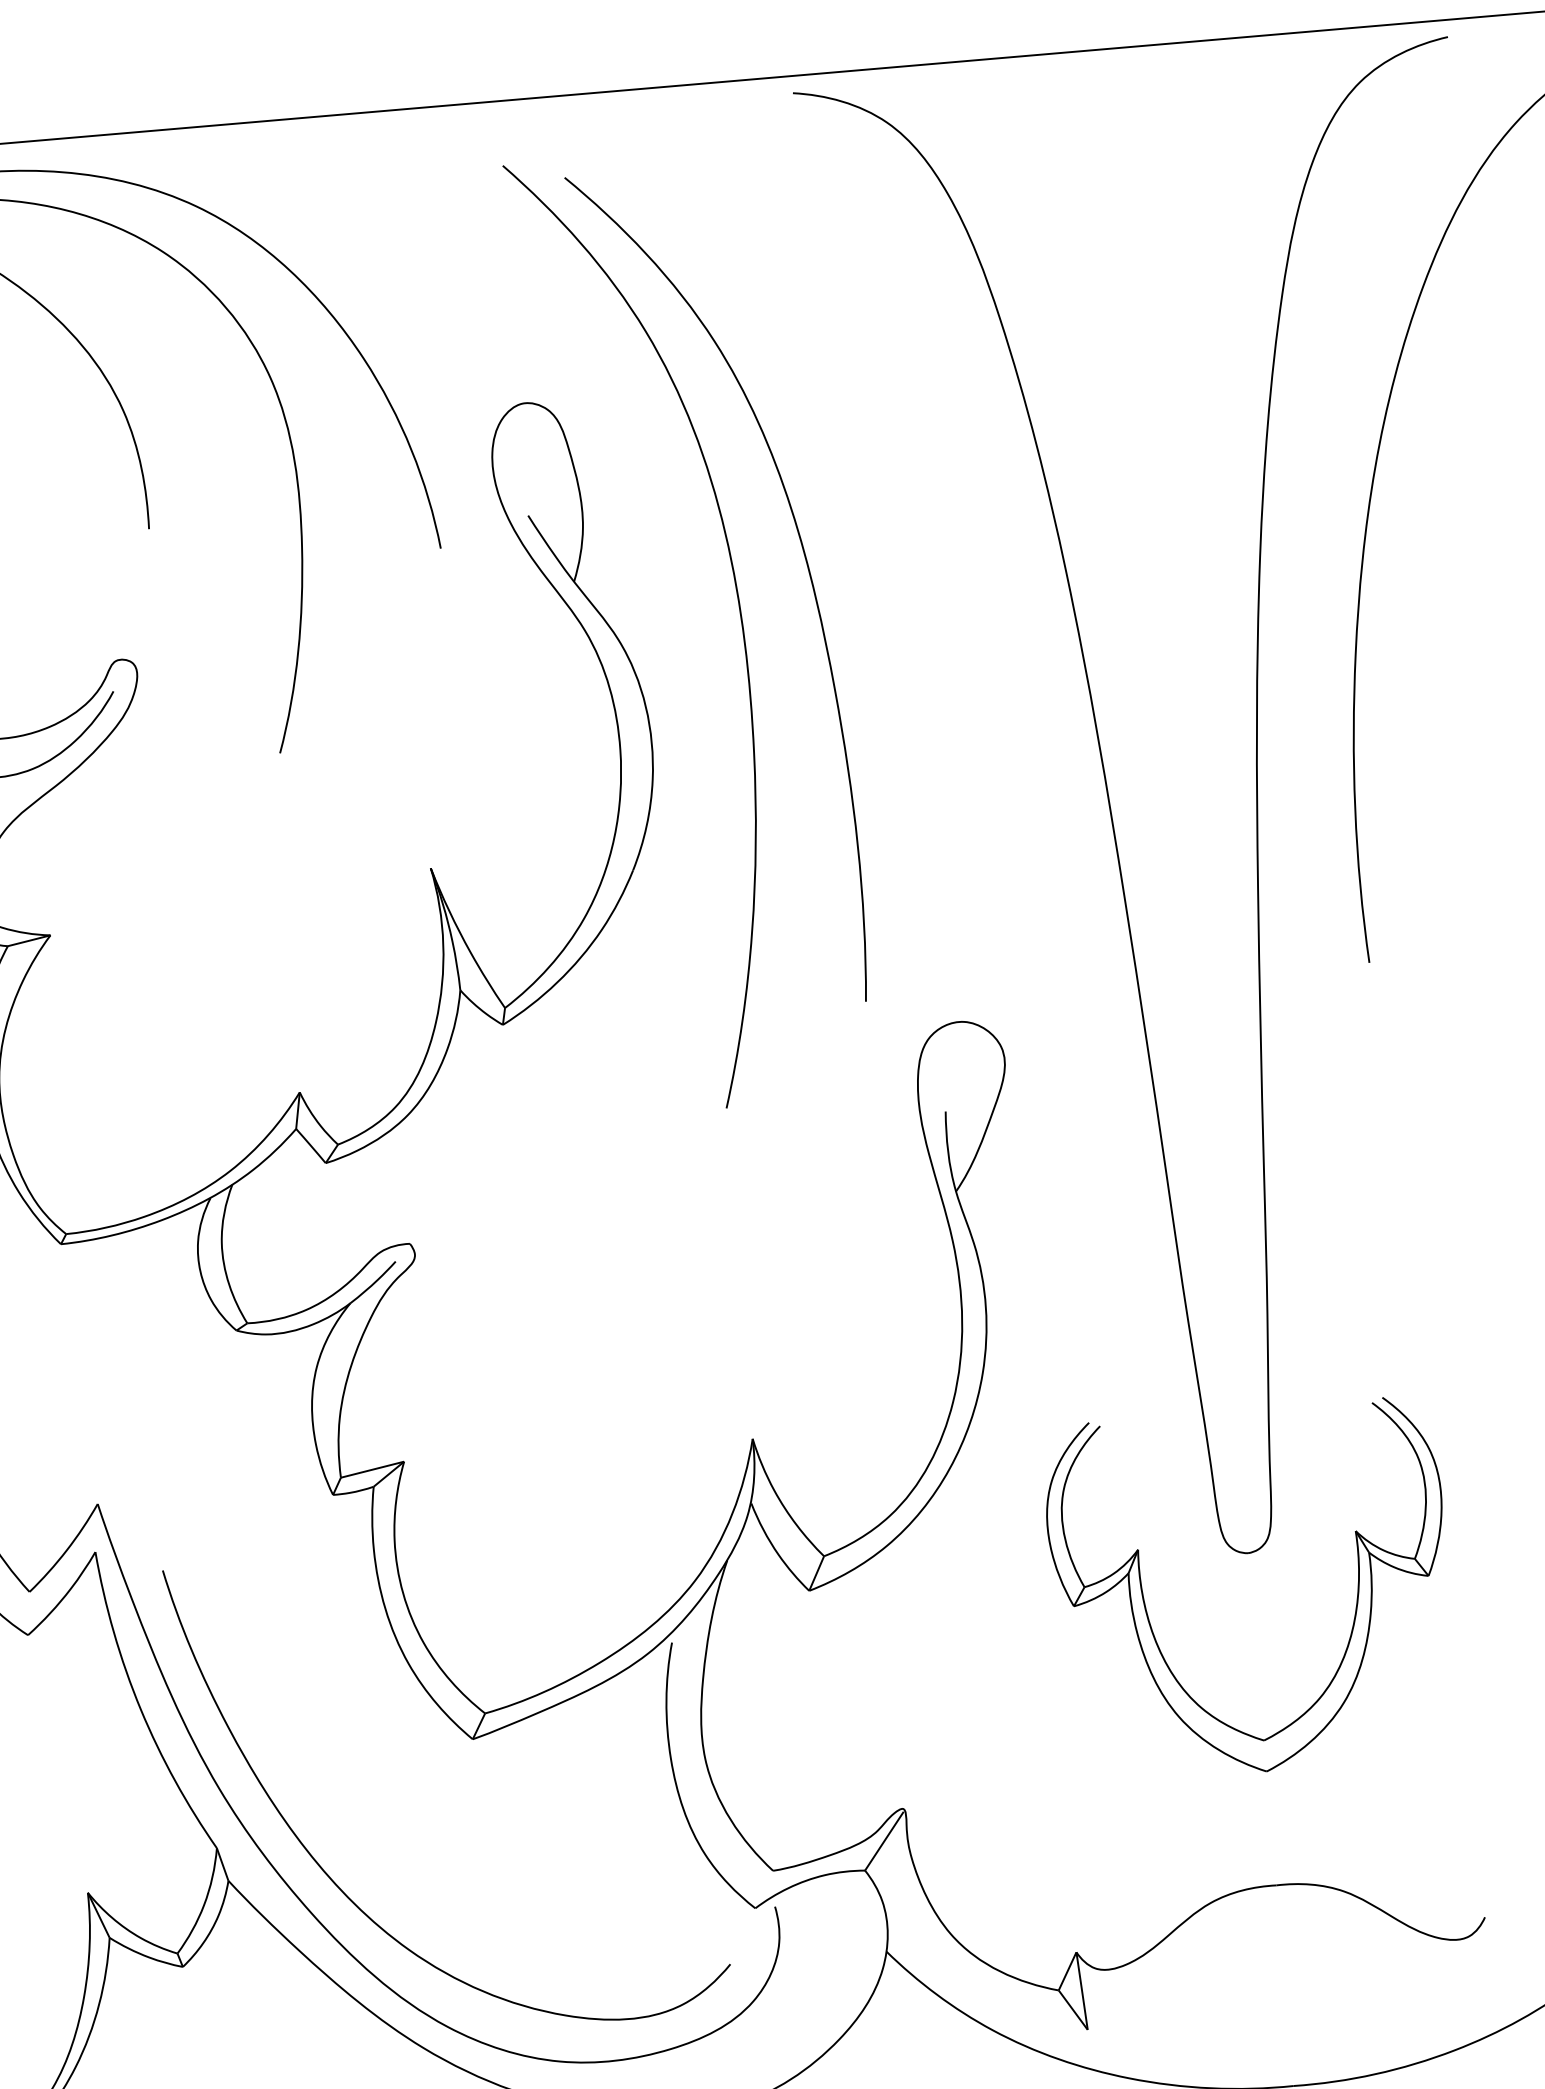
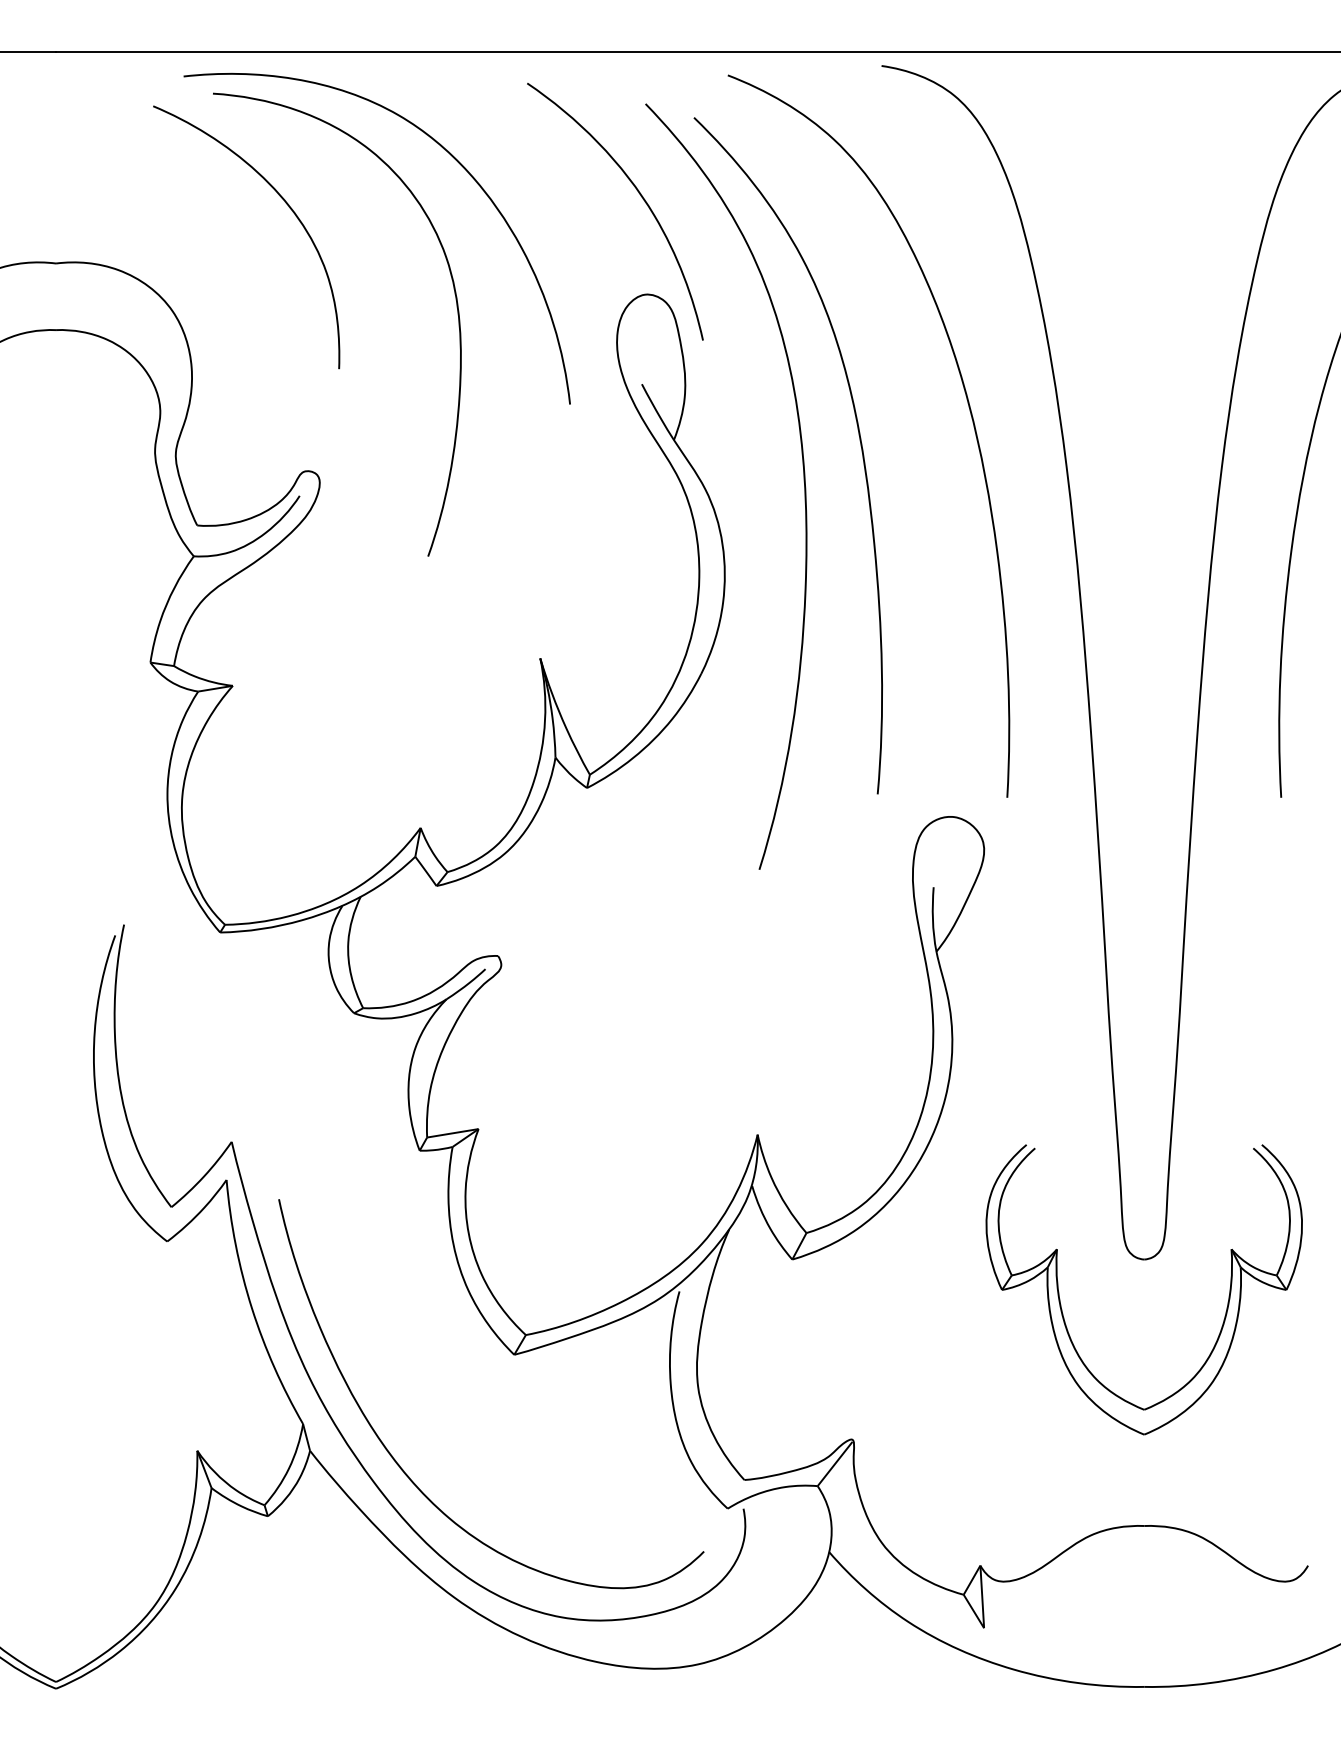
curve: (506, 281) -> (640, 196), added
curve: (939, 514) -> (969, 411), added

